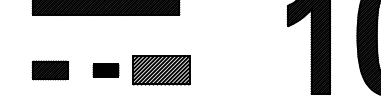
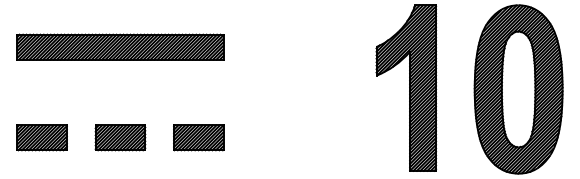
part: (106, 70) -> (120, 137), size x1.43
part: (161, 70) -> (198, 137), size x0.62

